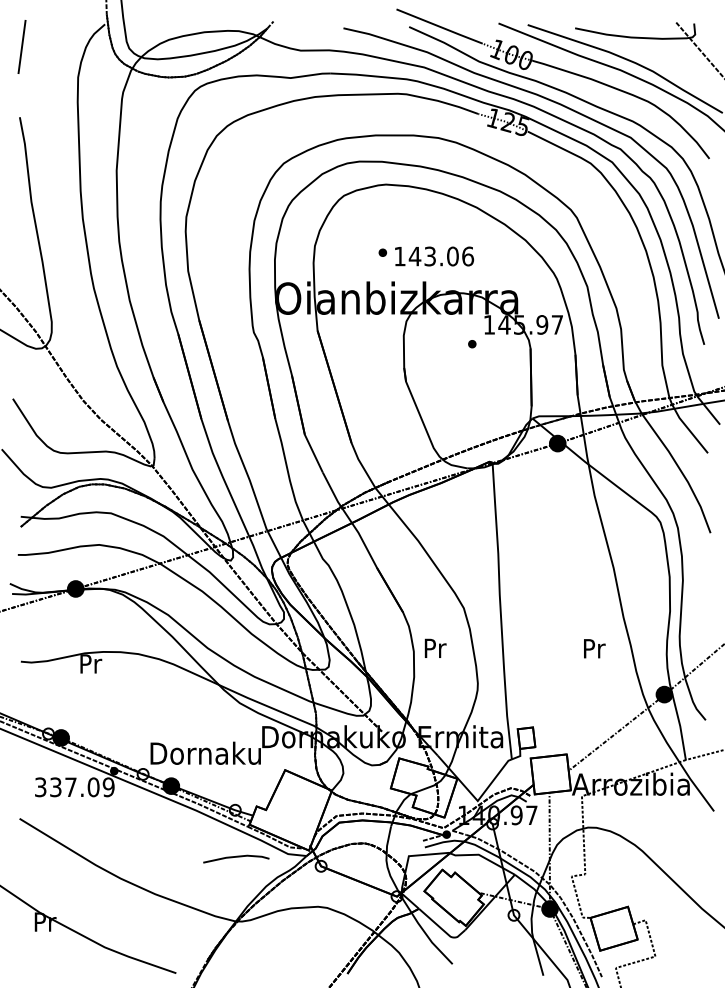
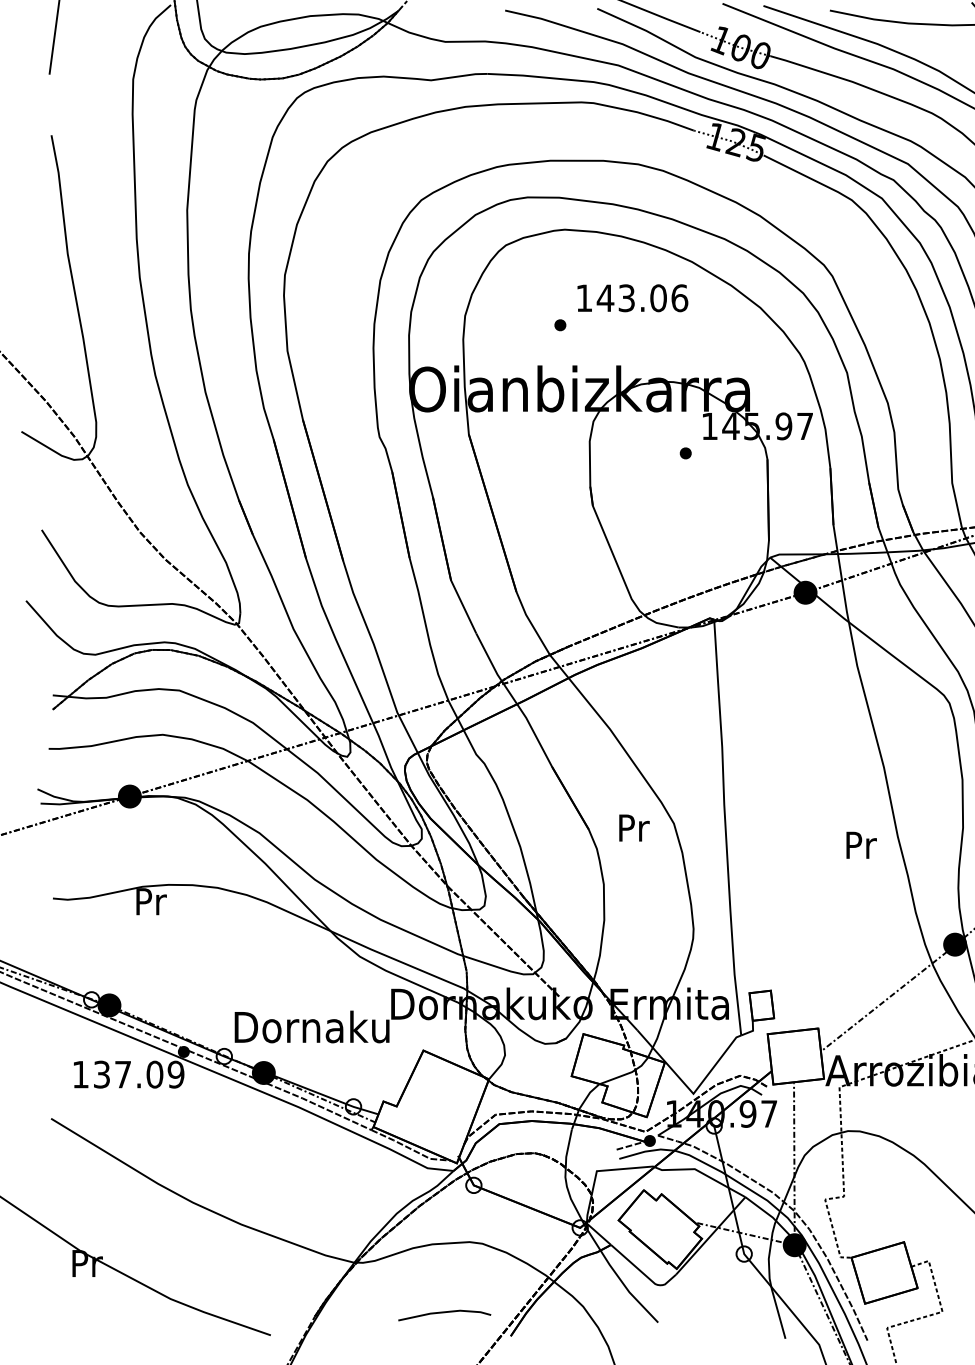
text: (434, 256) -> (632, 298), moved
text: (435, 647) -> (634, 826), moved
text: (594, 648) -> (861, 844), moved
text: (40, 787) -> (80, 1074), 337.09 -> 137.09
line: (236, 857) -> (444, 1313), moved

